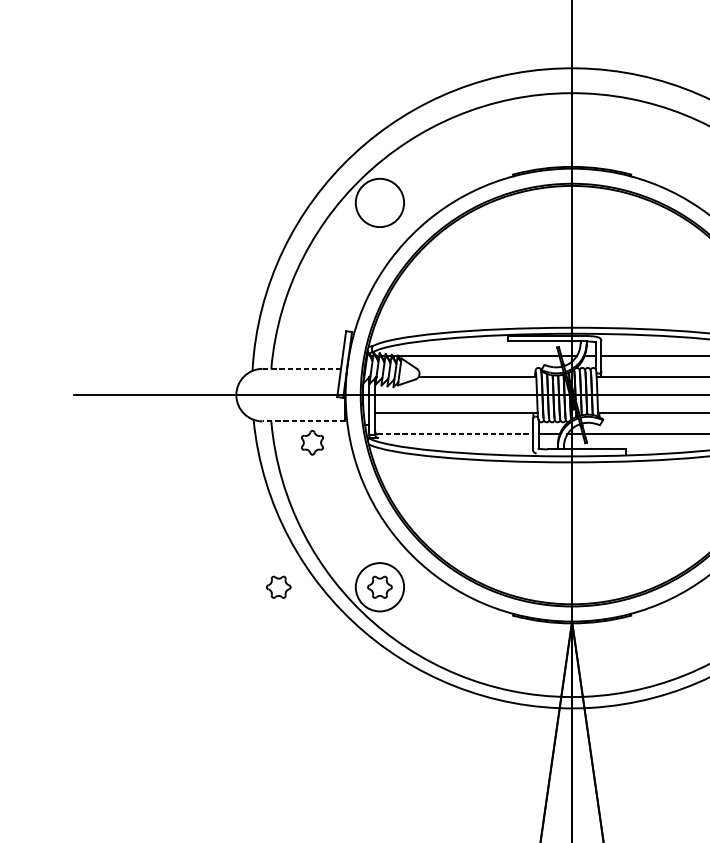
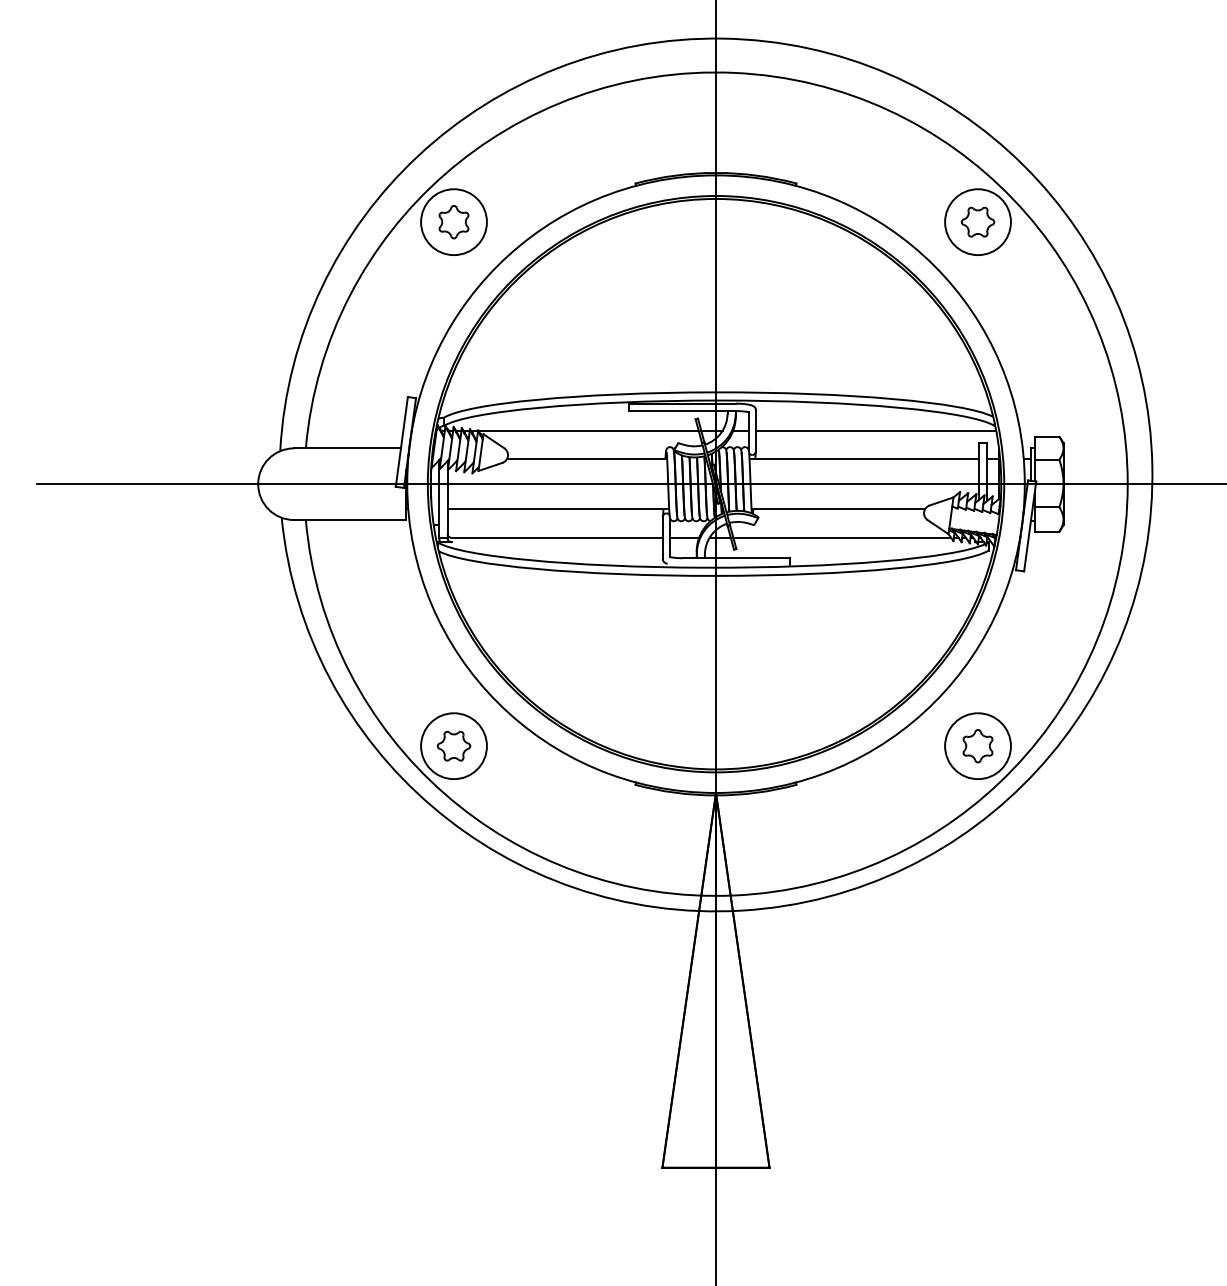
line: (301, 368) -> (347, 448), dashed -> solid
line: (303, 421) -> (349, 520), dashed -> solid
line: (455, 434) -> (557, 537), dashed -> solid
part: (312, 443) -> (453, 222), moved
part: (278, 586) -> (315, 745), removed

